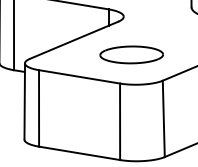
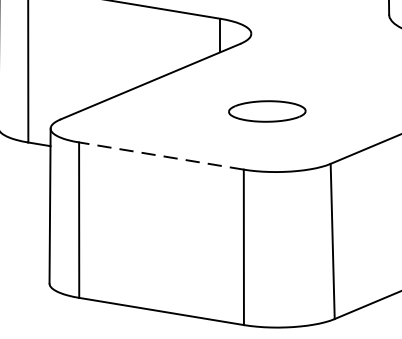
part: (131, 54) -> (267, 110), size x0.6
line: (79, 76) -> (161, 155), solid -> dashed

